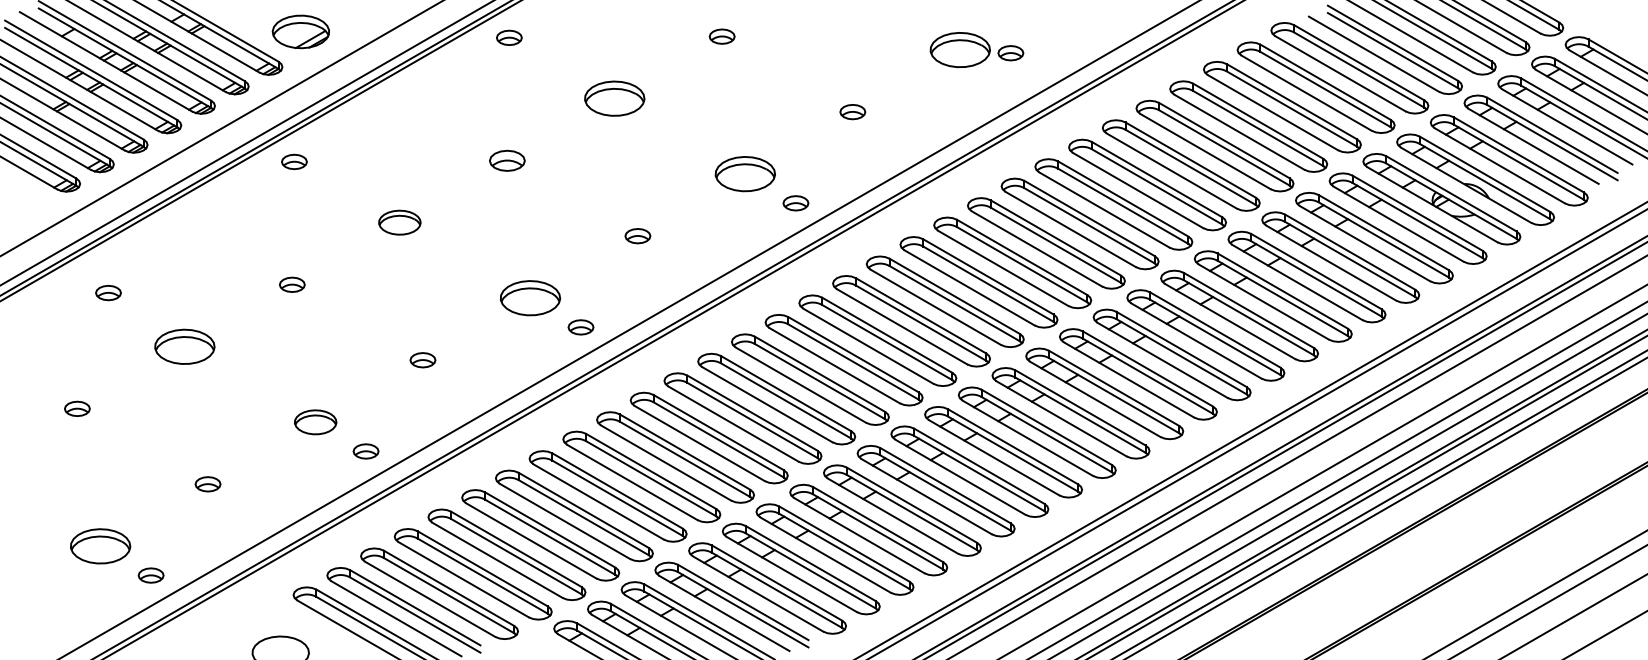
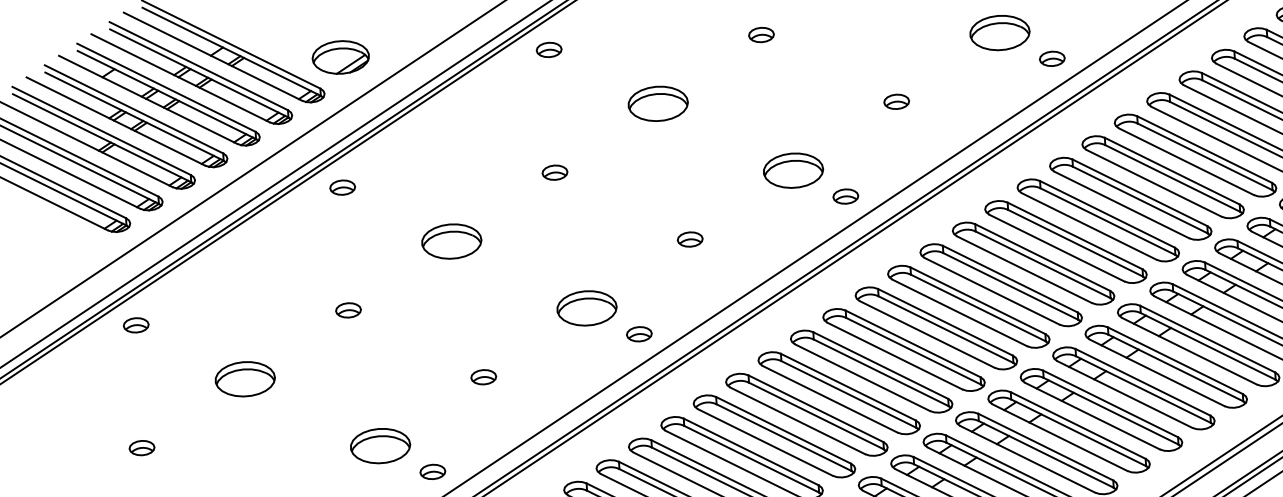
part: (1010, 53) -> (1051, 59), moved
part: (506, 160) -> (554, 172), size x0.71
part: (399, 222) -> (451, 241), size x1.43
part: (108, 293) -> (136, 325), moved
part: (315, 422) -> (380, 446), size x1.43

